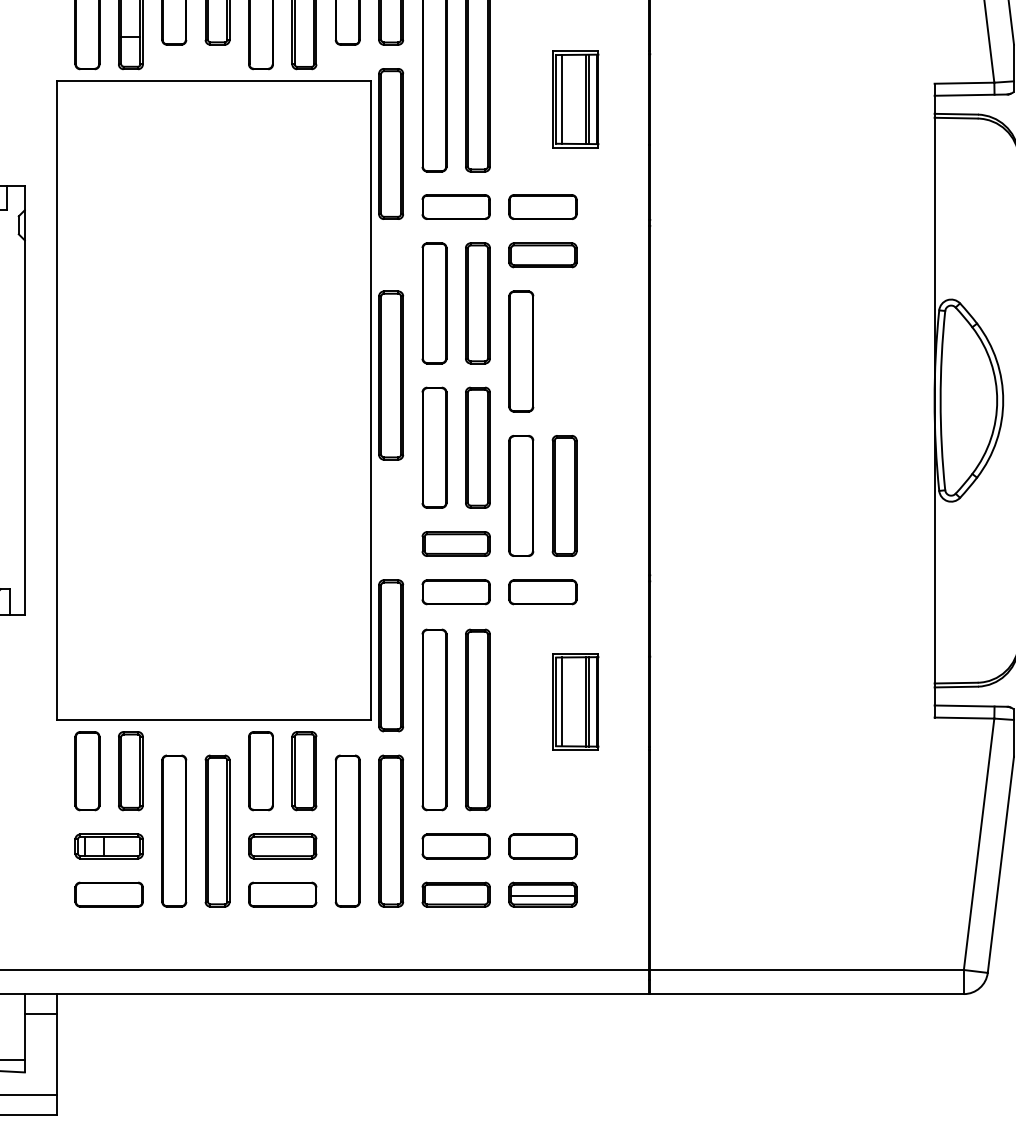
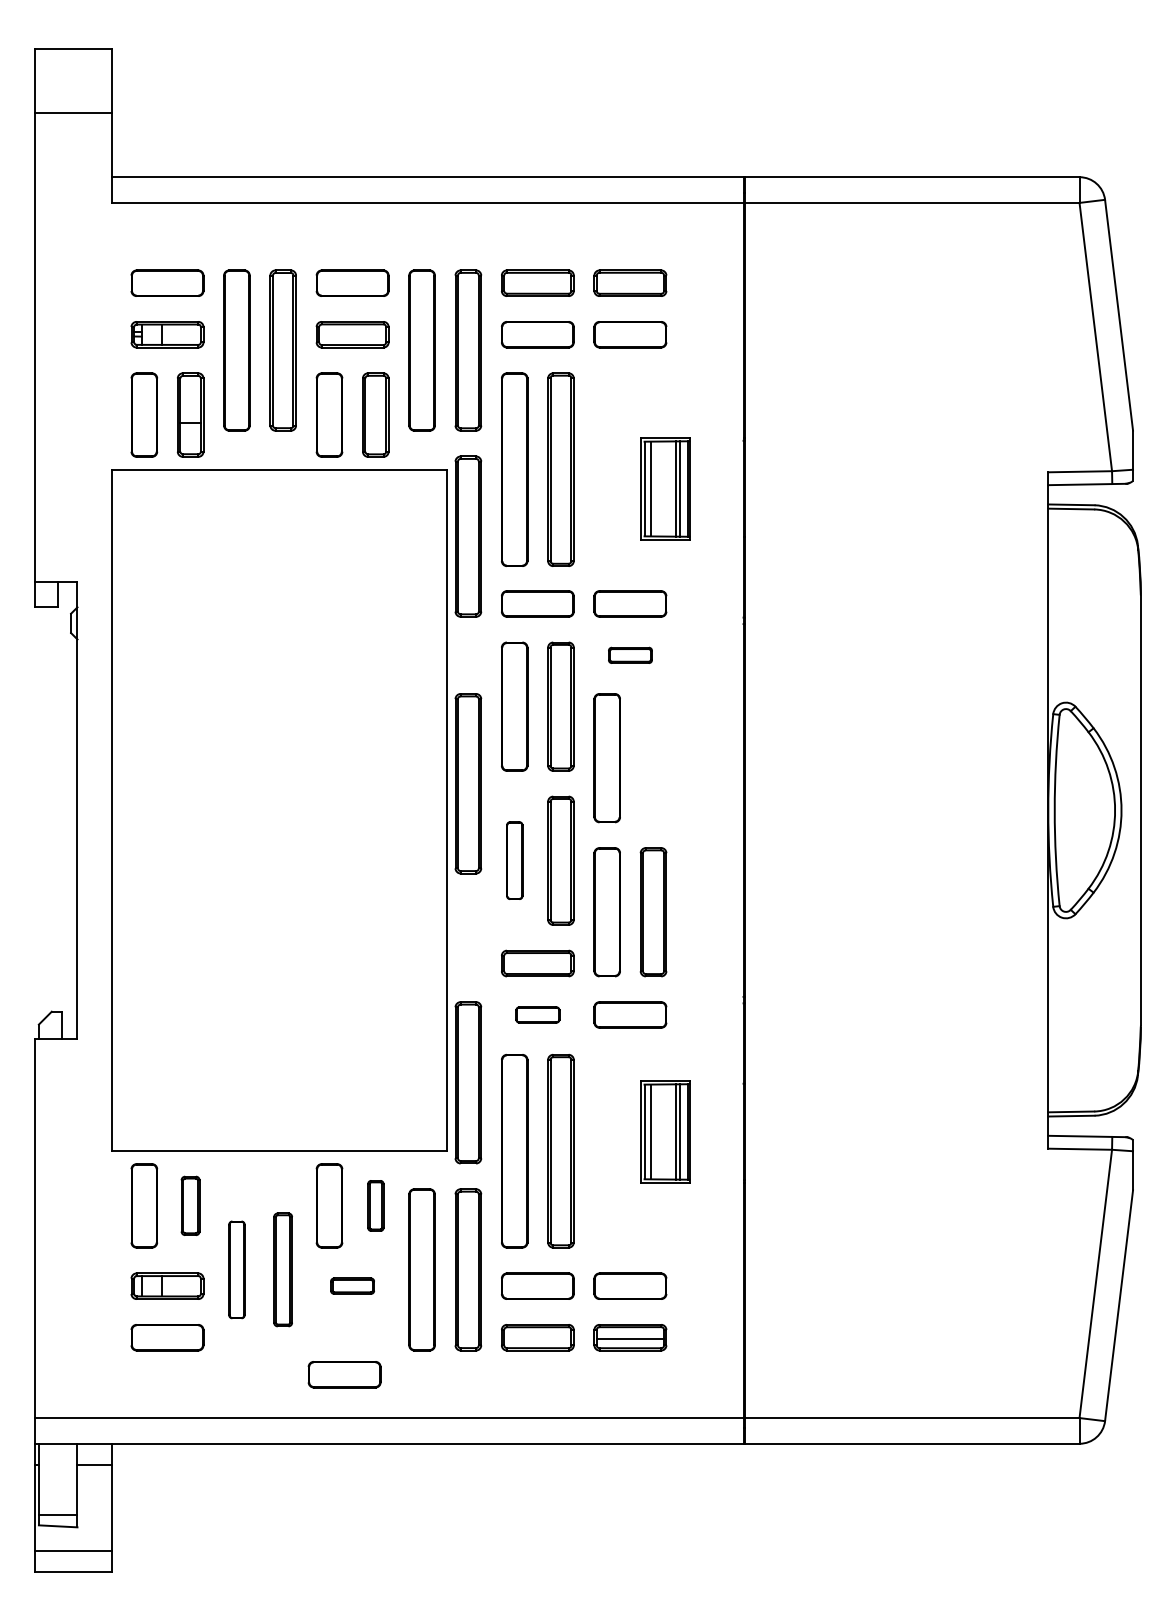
part: (543, 255) -> (630, 655), size x0.6
part: (434, 447) -> (514, 860), size x0.6
part: (455, 591) -> (537, 1014), size x0.6
part: (130, 770) -> (190, 1205), size x0.7
part: (304, 770) -> (375, 1205), size x0.6
part: (173, 830) -> (236, 1269), size x0.6
part: (216, 830) -> (282, 1269), size x0.7
part: (282, 845) -> (352, 1285), size x0.6
part: (282, 894) -> (344, 1374), moved

